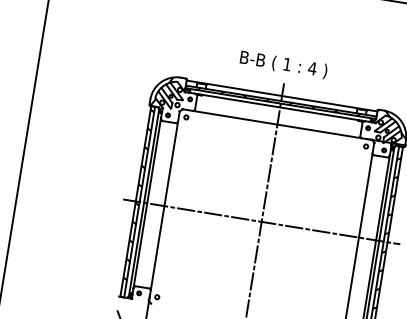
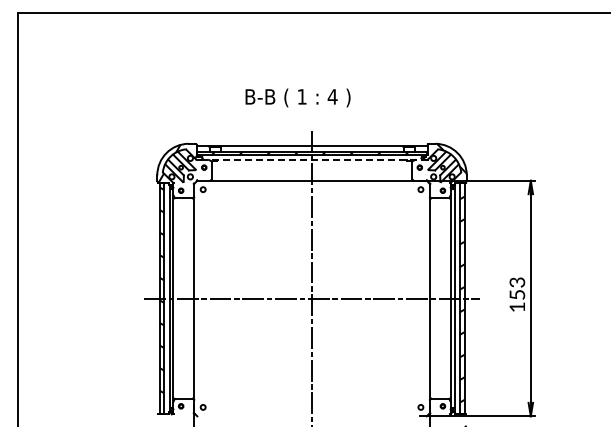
text: (283, 64) -> (297, 97), moved
line: (280, 107) -> (312, 159), solid -> dashed

